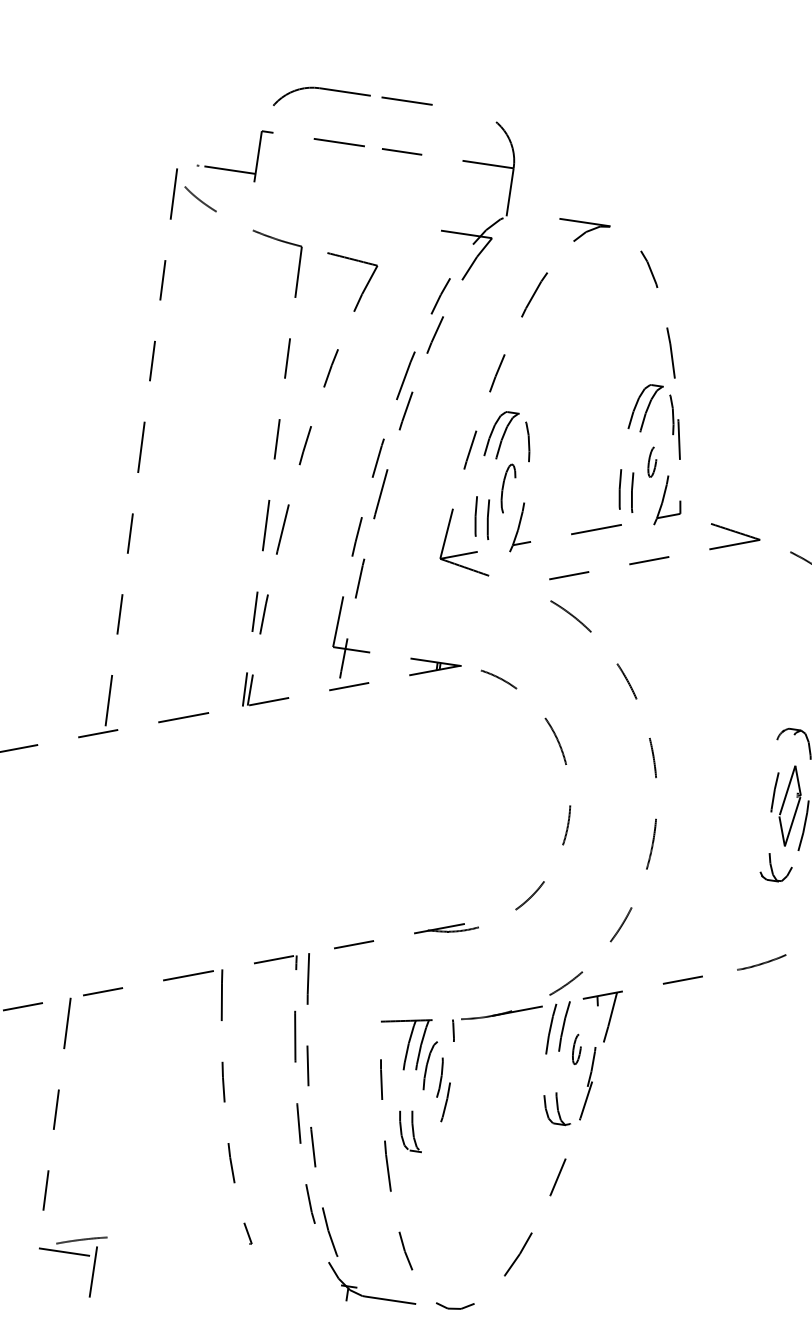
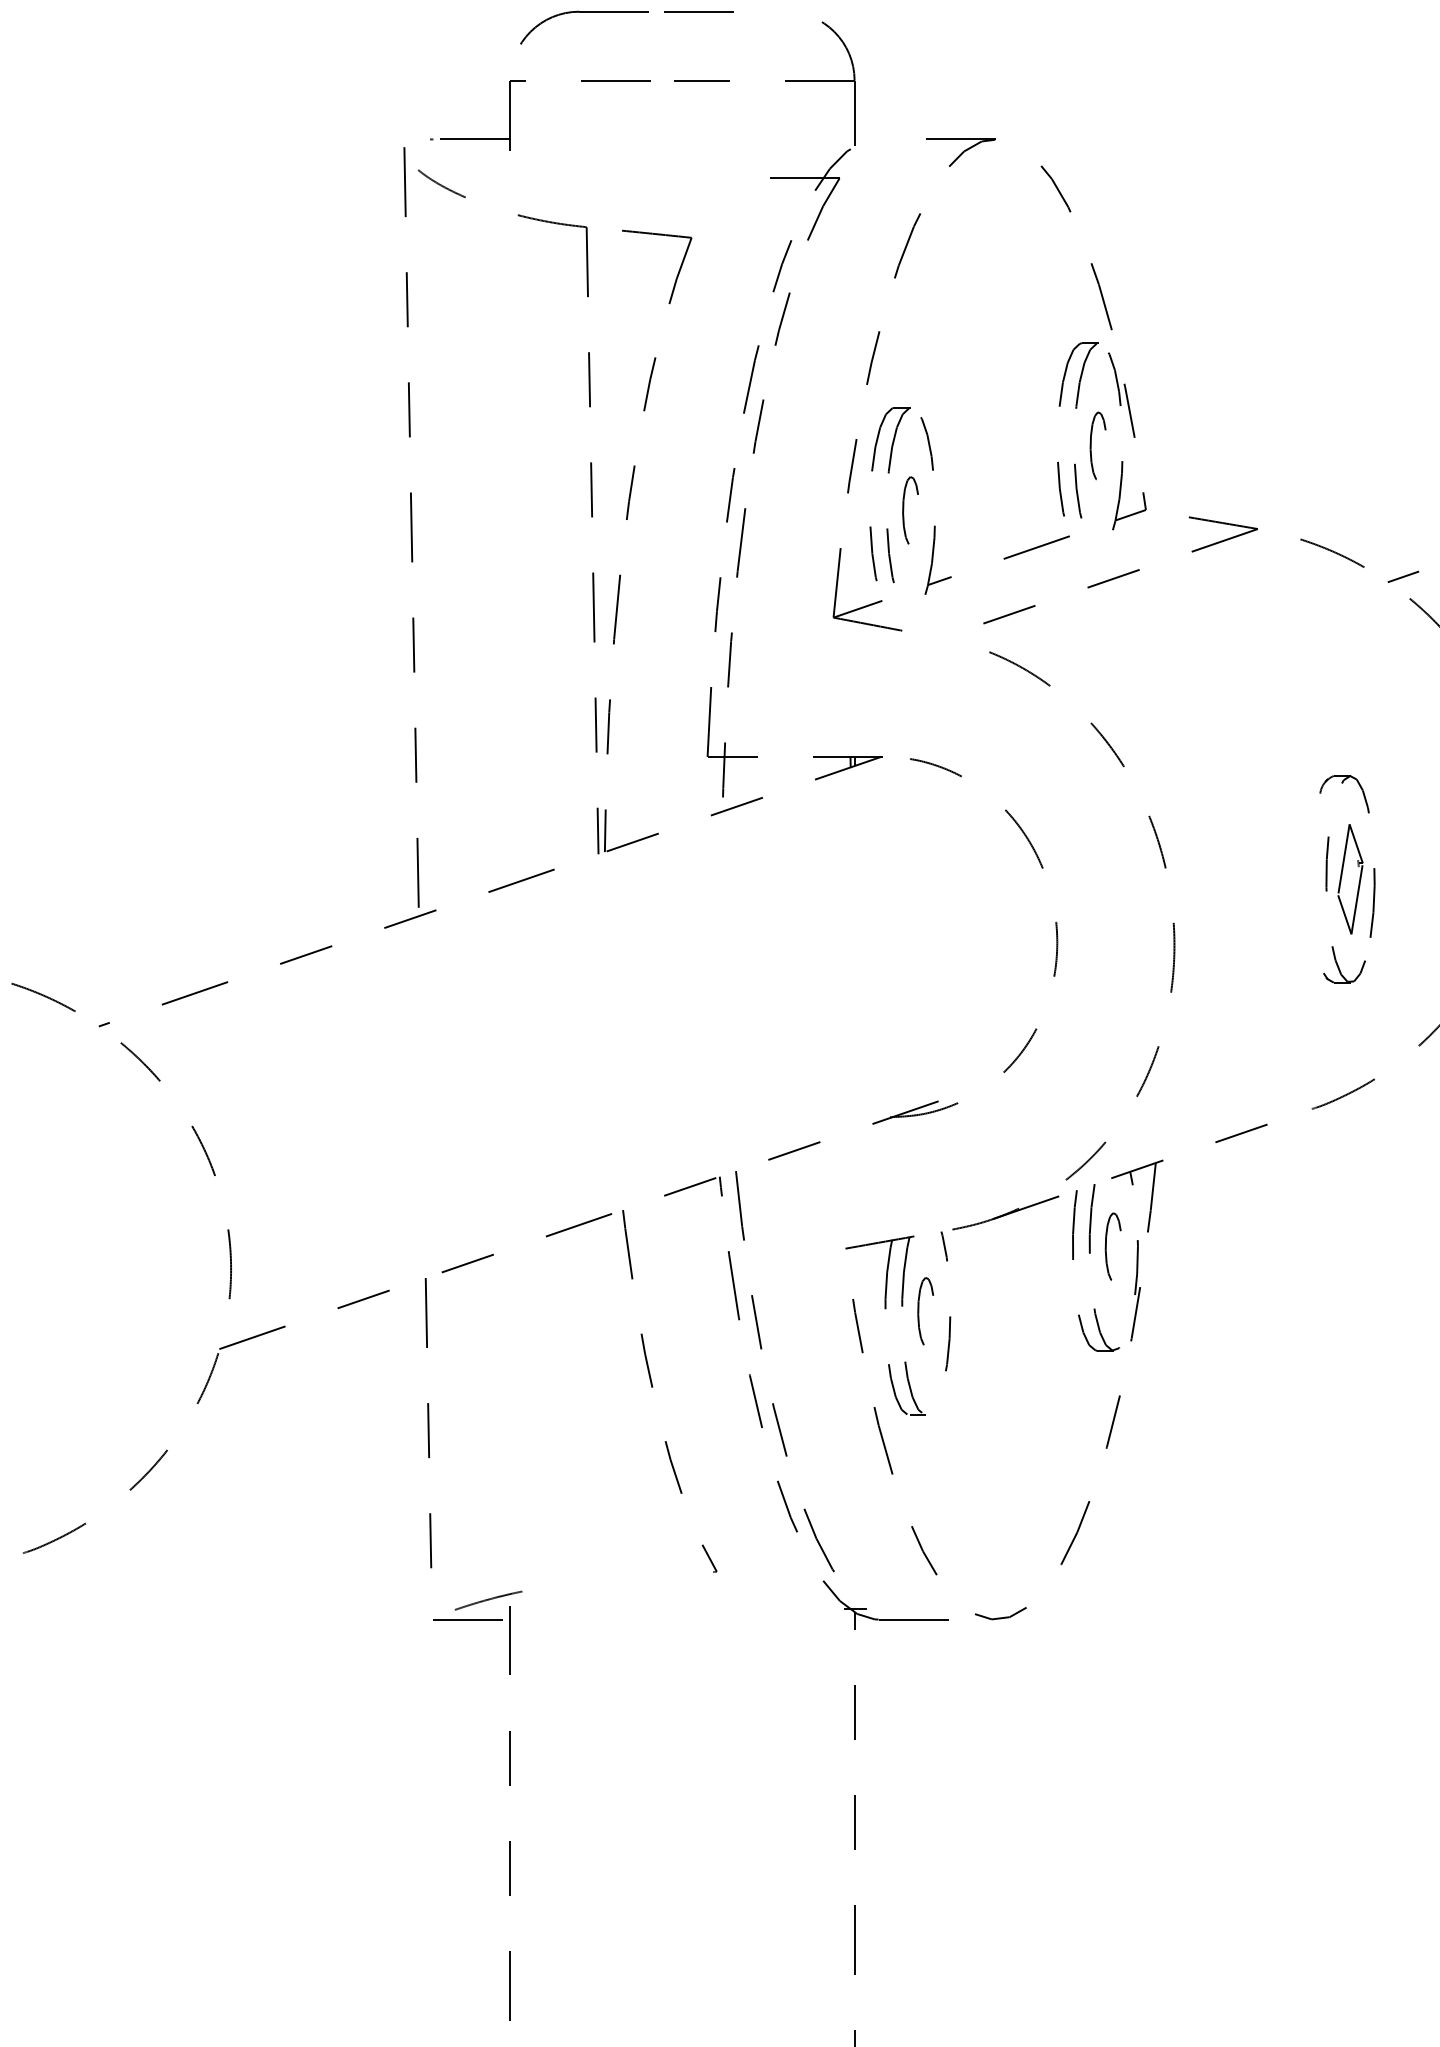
part: (651, 461) -> (1097, 445), size x1.67
part: (576, 1048) -> (1112, 1246), size x1.67
part: (432, 1076) -> (925, 1311), size x0.71

